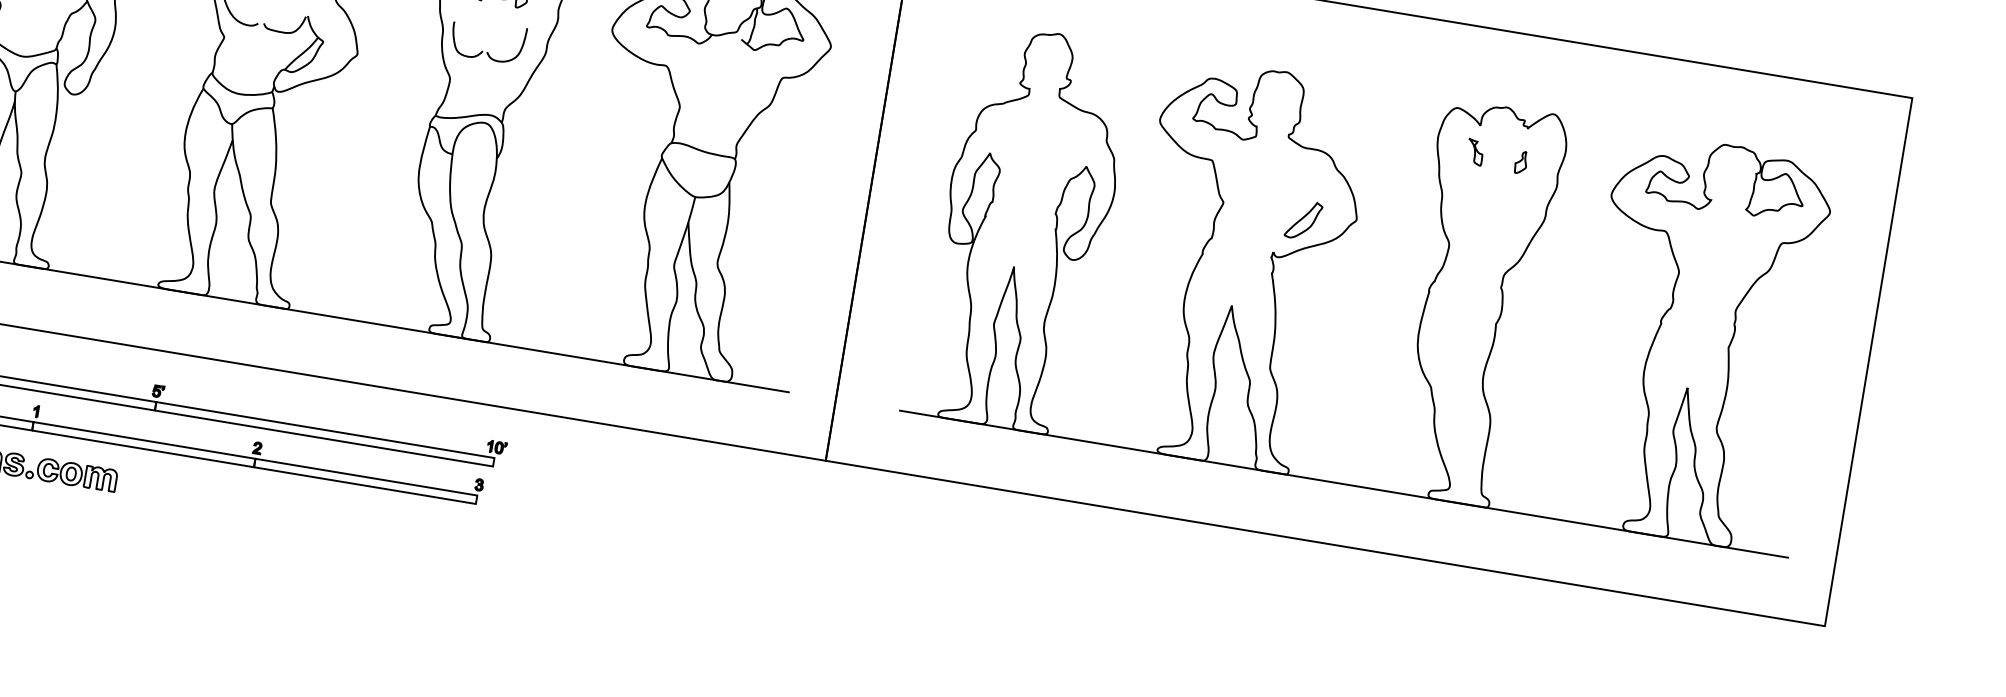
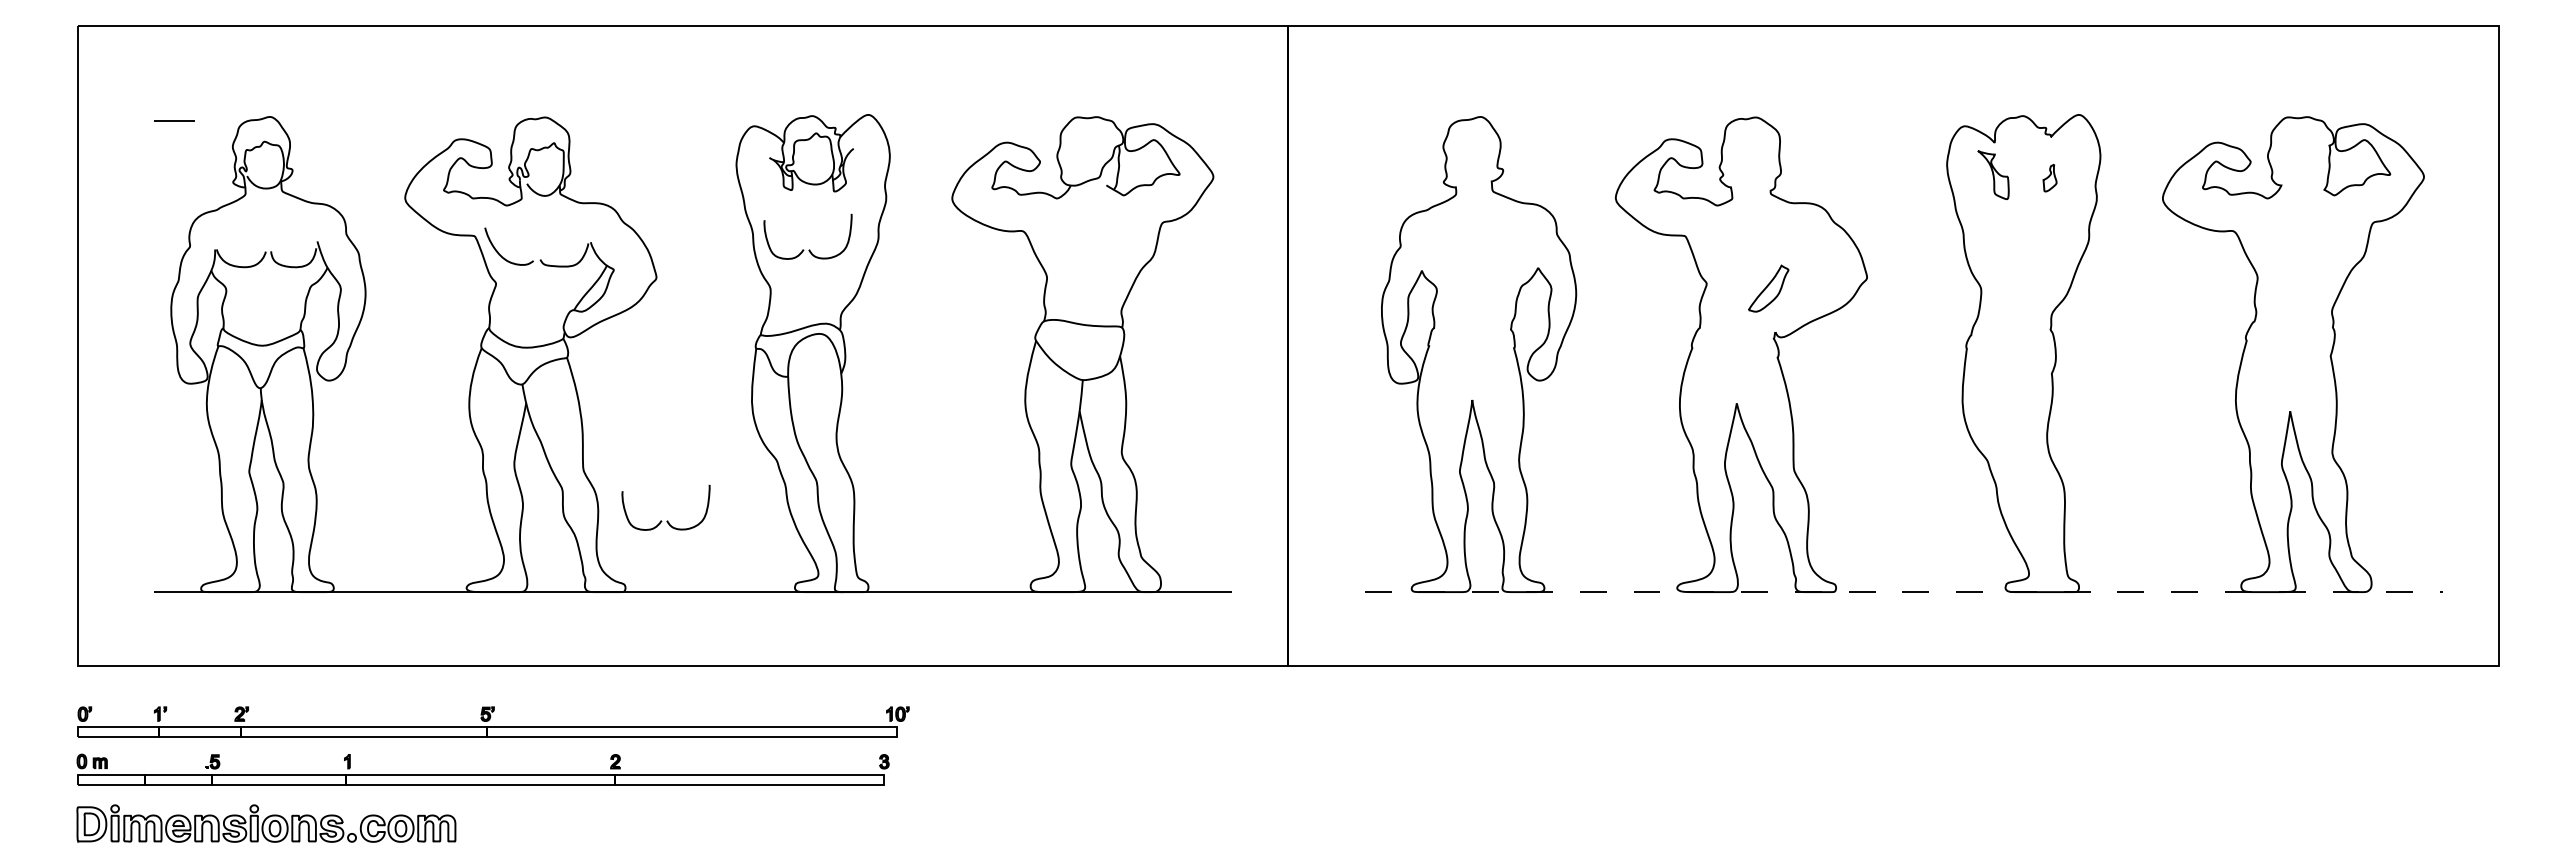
part: (1475, 151) -> (1993, 174), size x1.6
part: (1303, 220) -> (1768, 288), moved
part: (333, 256) -> (667, 520), added
line: (1344, 484) -> (1904, 592), solid -> dashed

